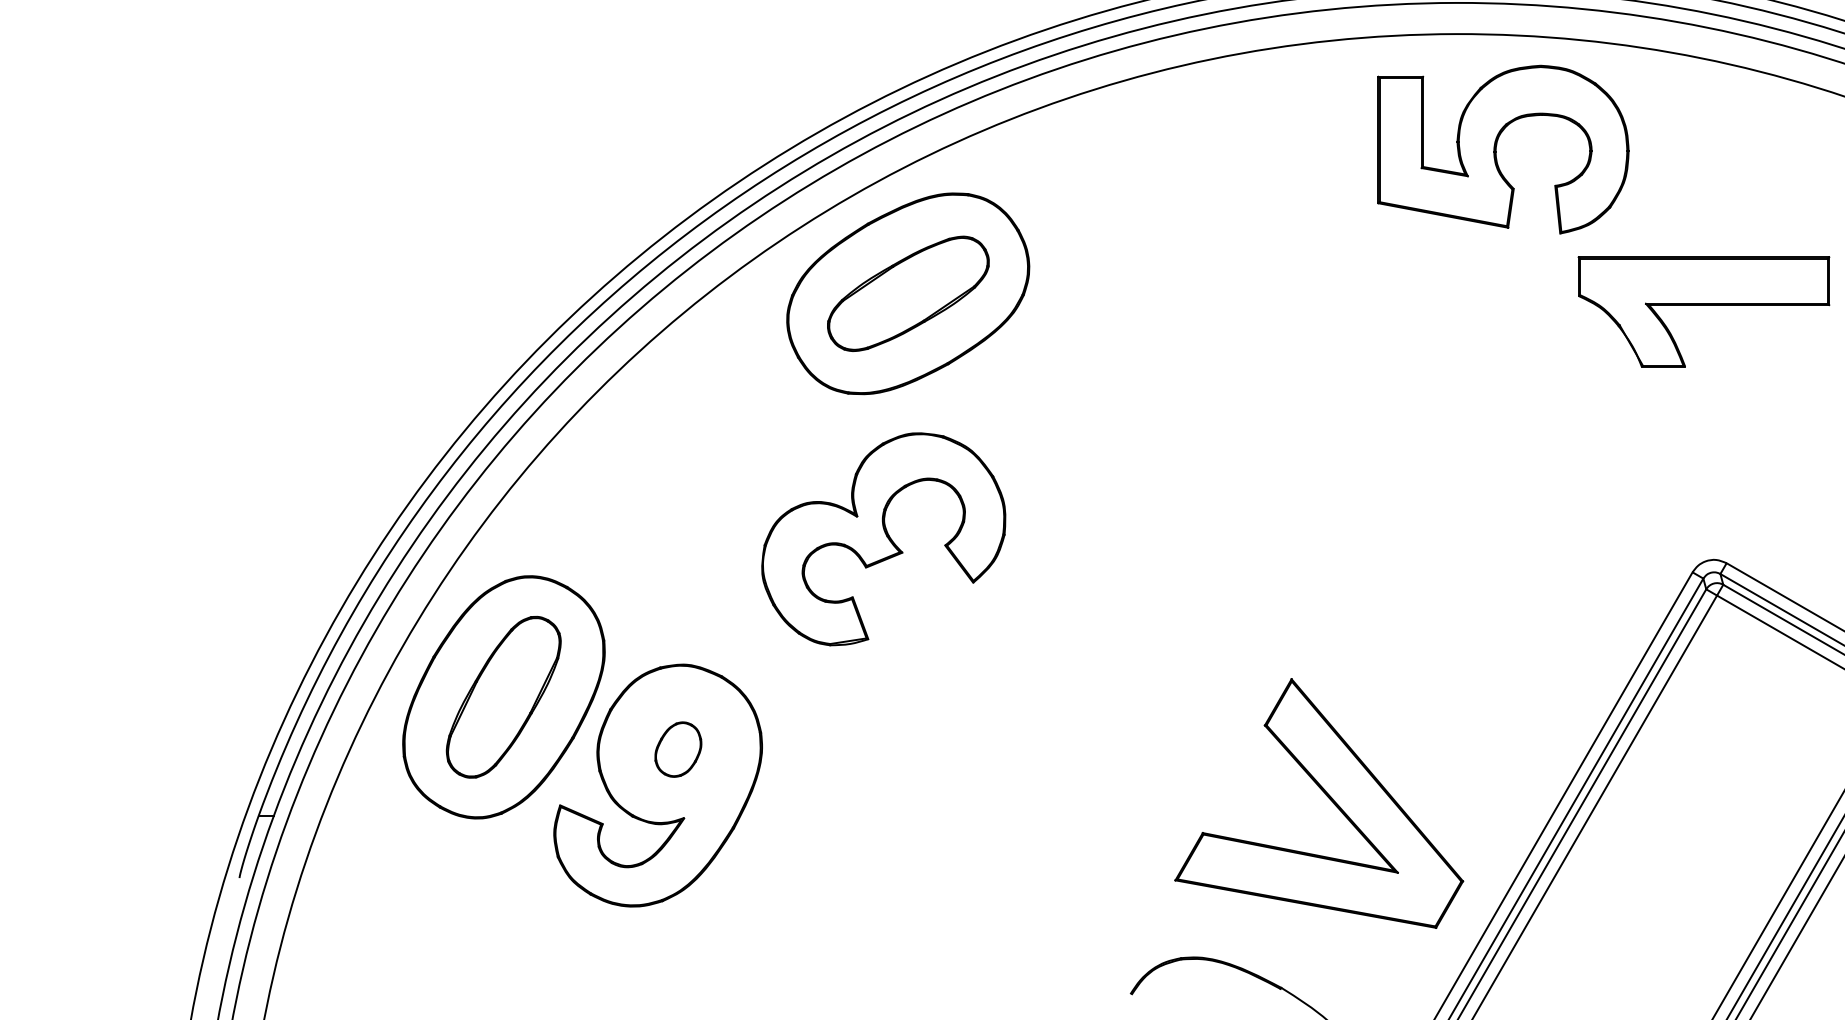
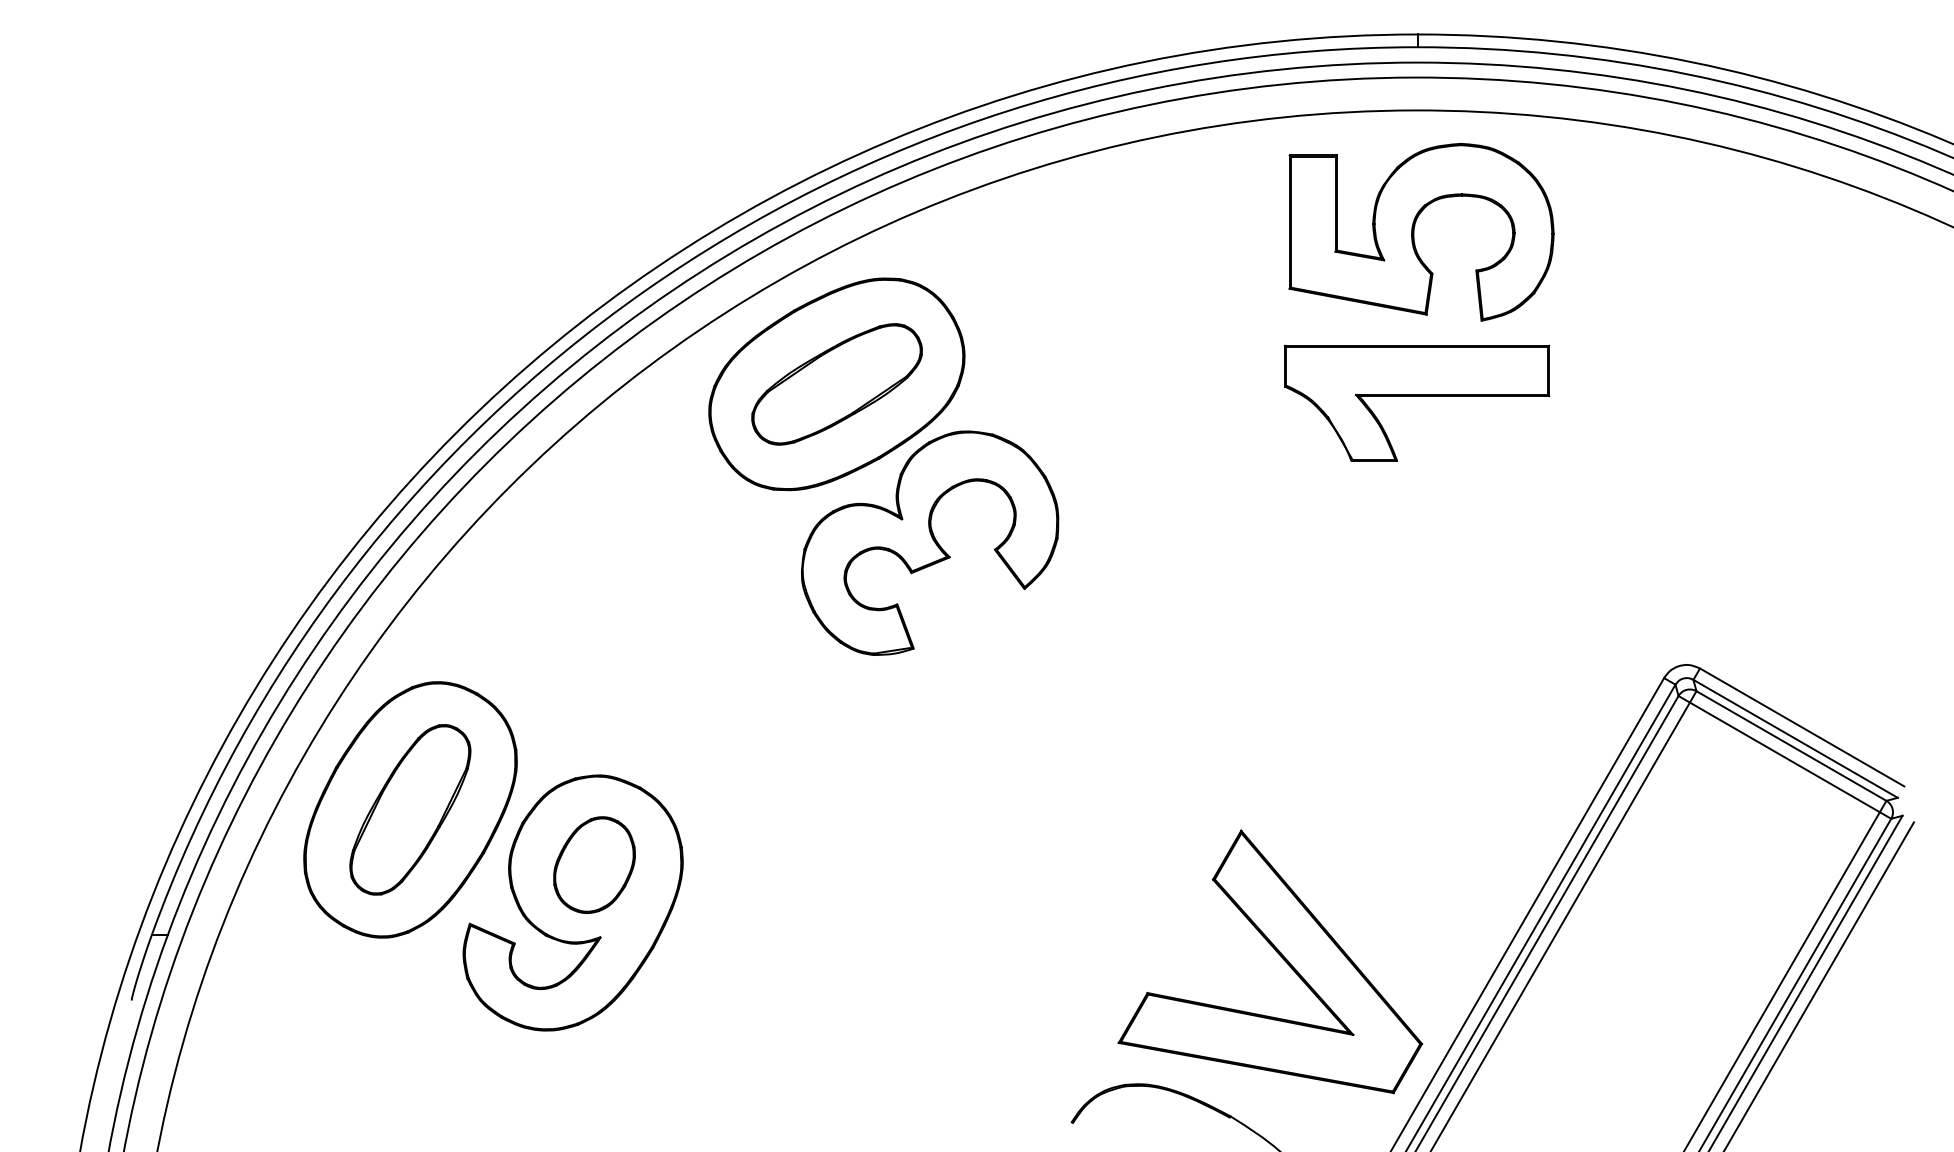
part: (1496, 149) -> (1414, 232), moved
part: (1704, 311) -> (1417, 402), moved
part: (884, 538) -> (930, 542), moved
part: (678, 749) -> (594, 864), size x1.67
part: (1326, 795) -> (1277, 953), moved

